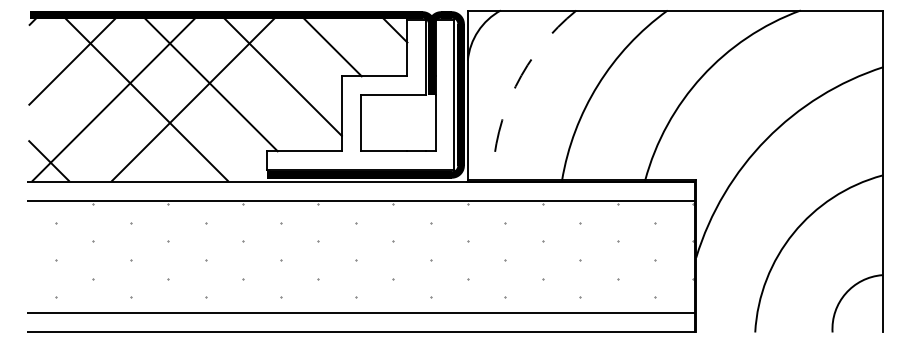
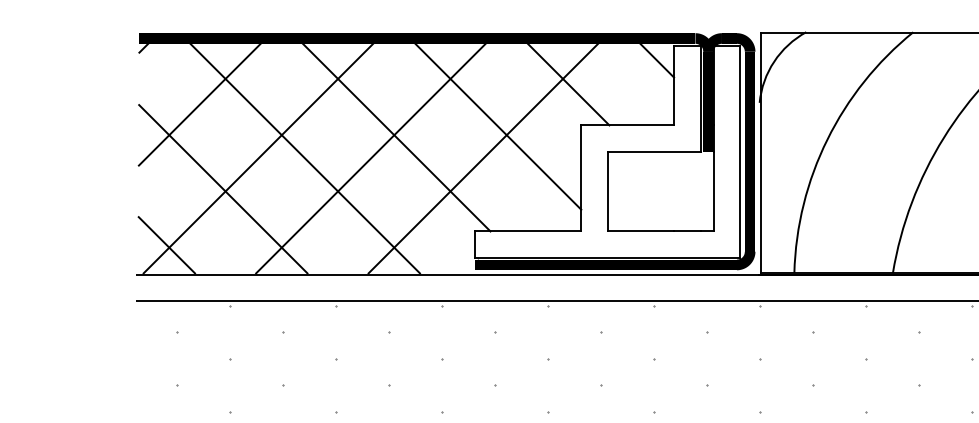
arc: (515, 86) -> (827, 139), dashed -> solid
line: (274, 97) -> (485, 155), added
line: (88, 120) -> (222, 187), added

